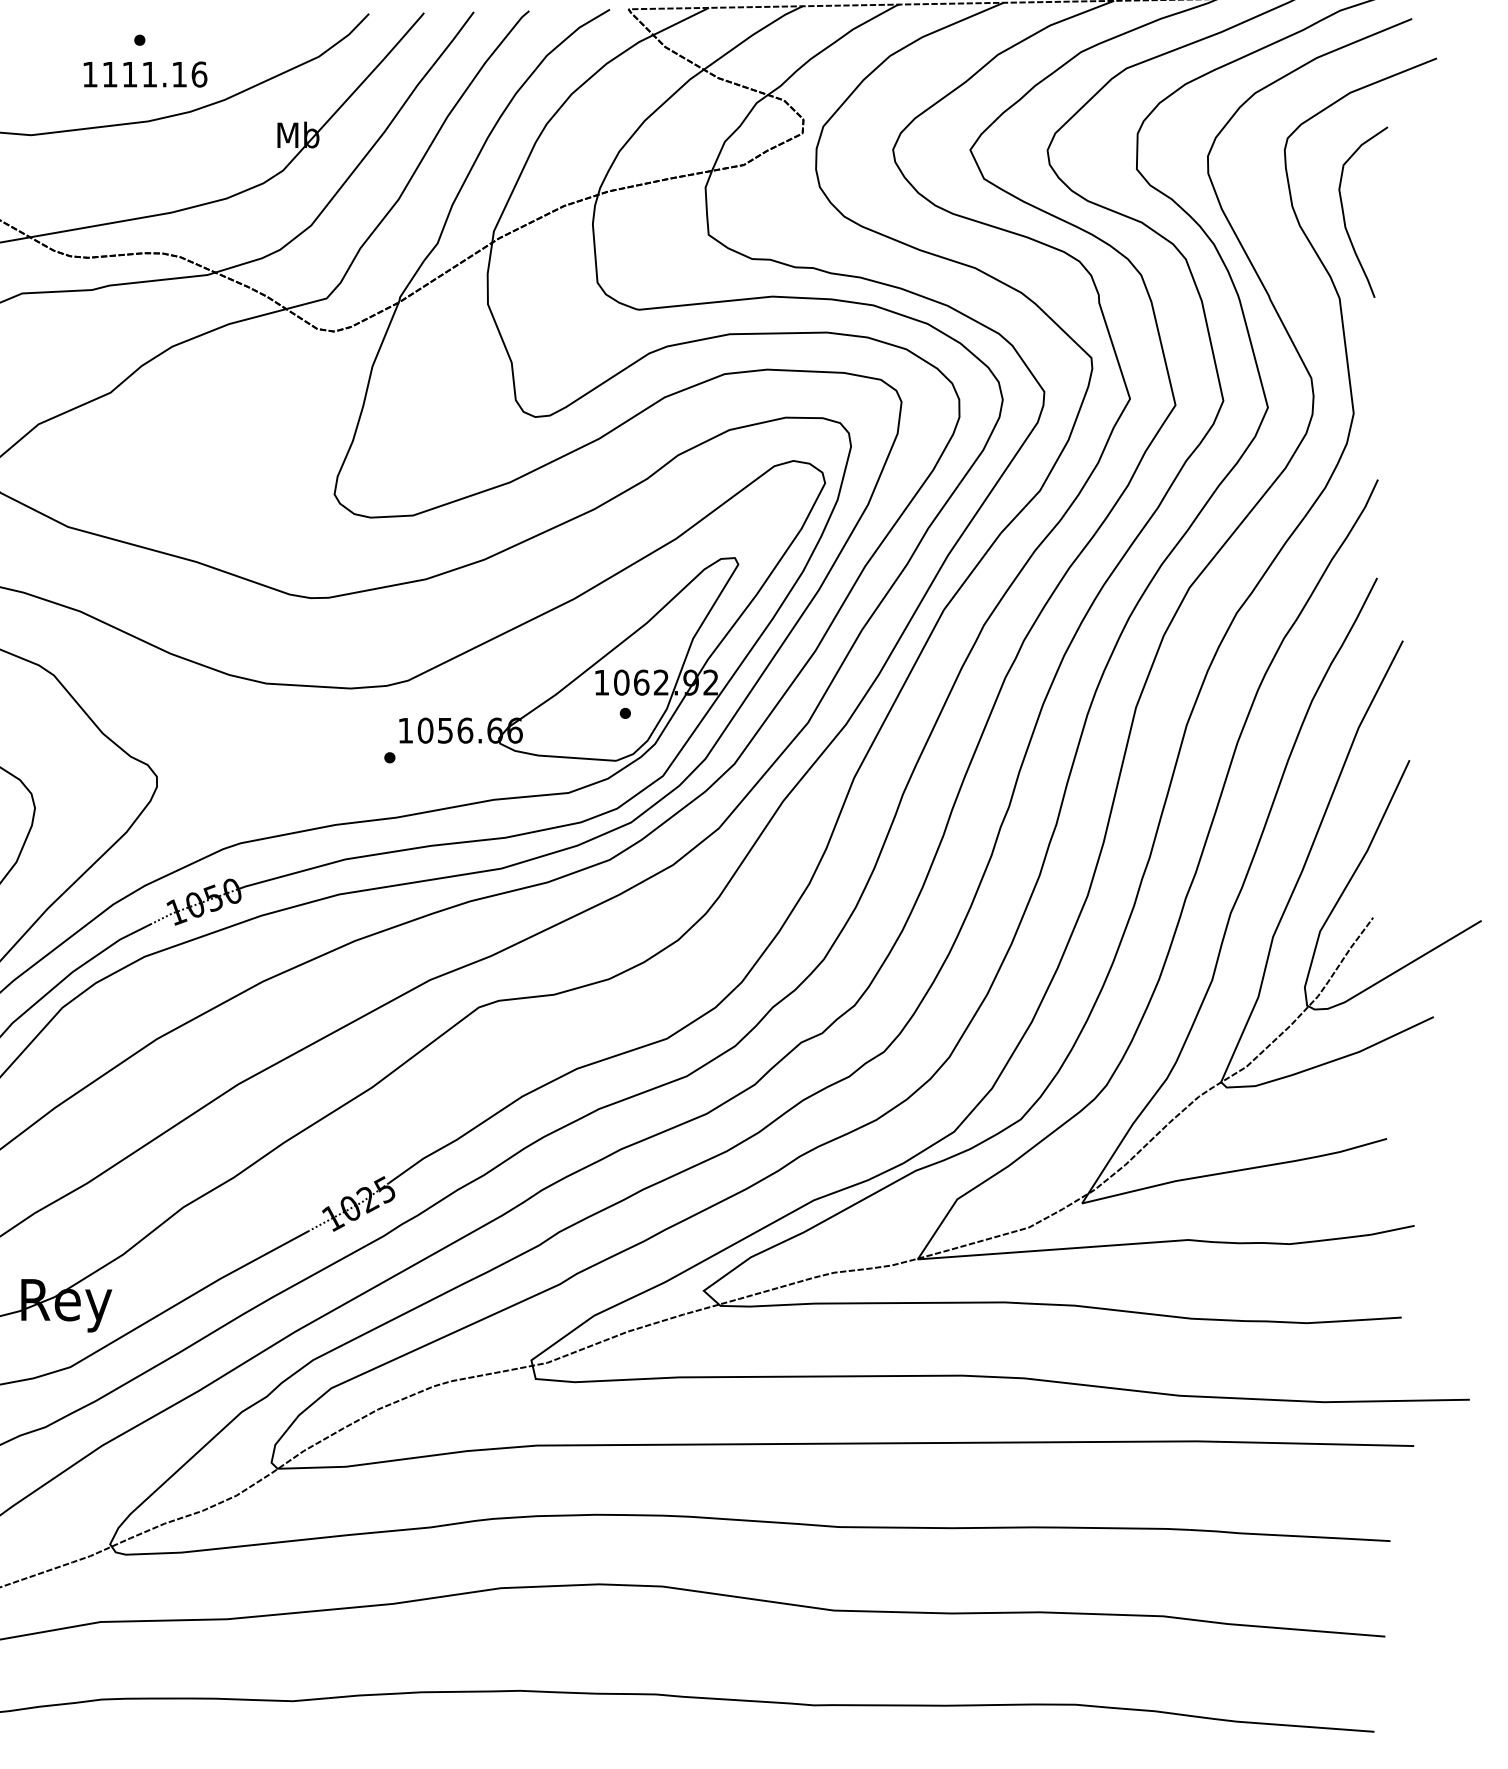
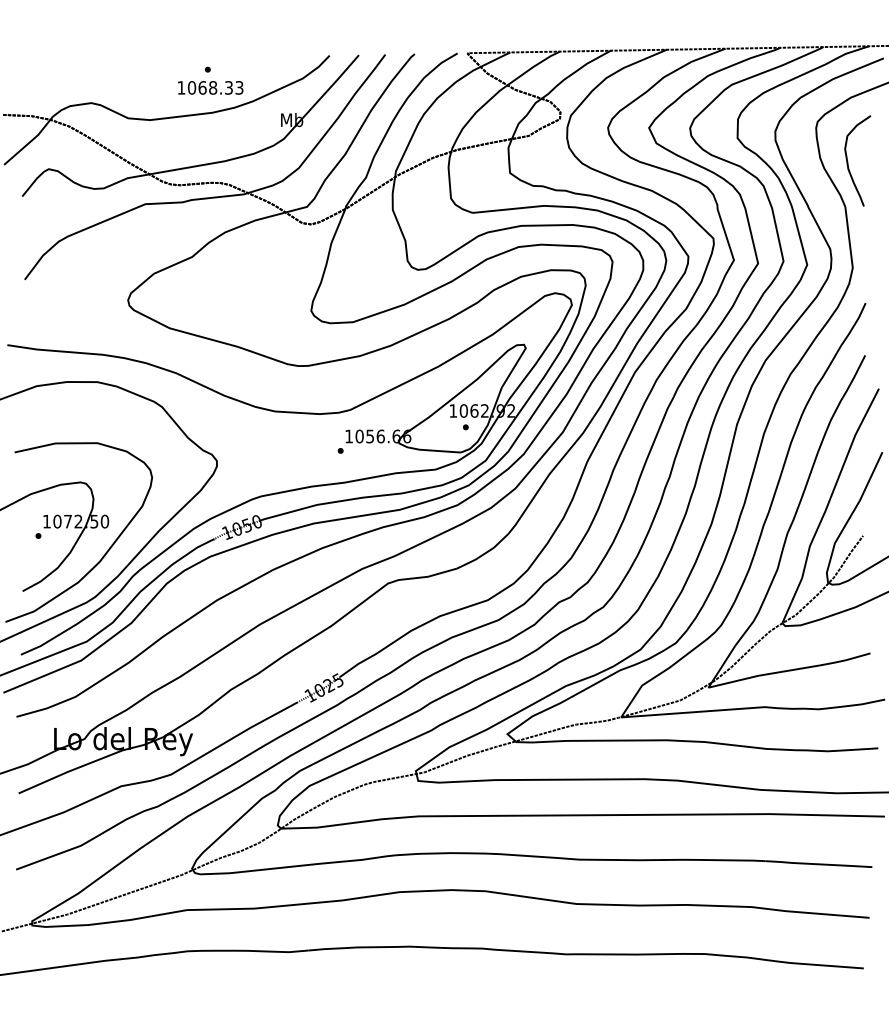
text: (154, 73) -> (215, 87), 1111.16 -> 1068.33

